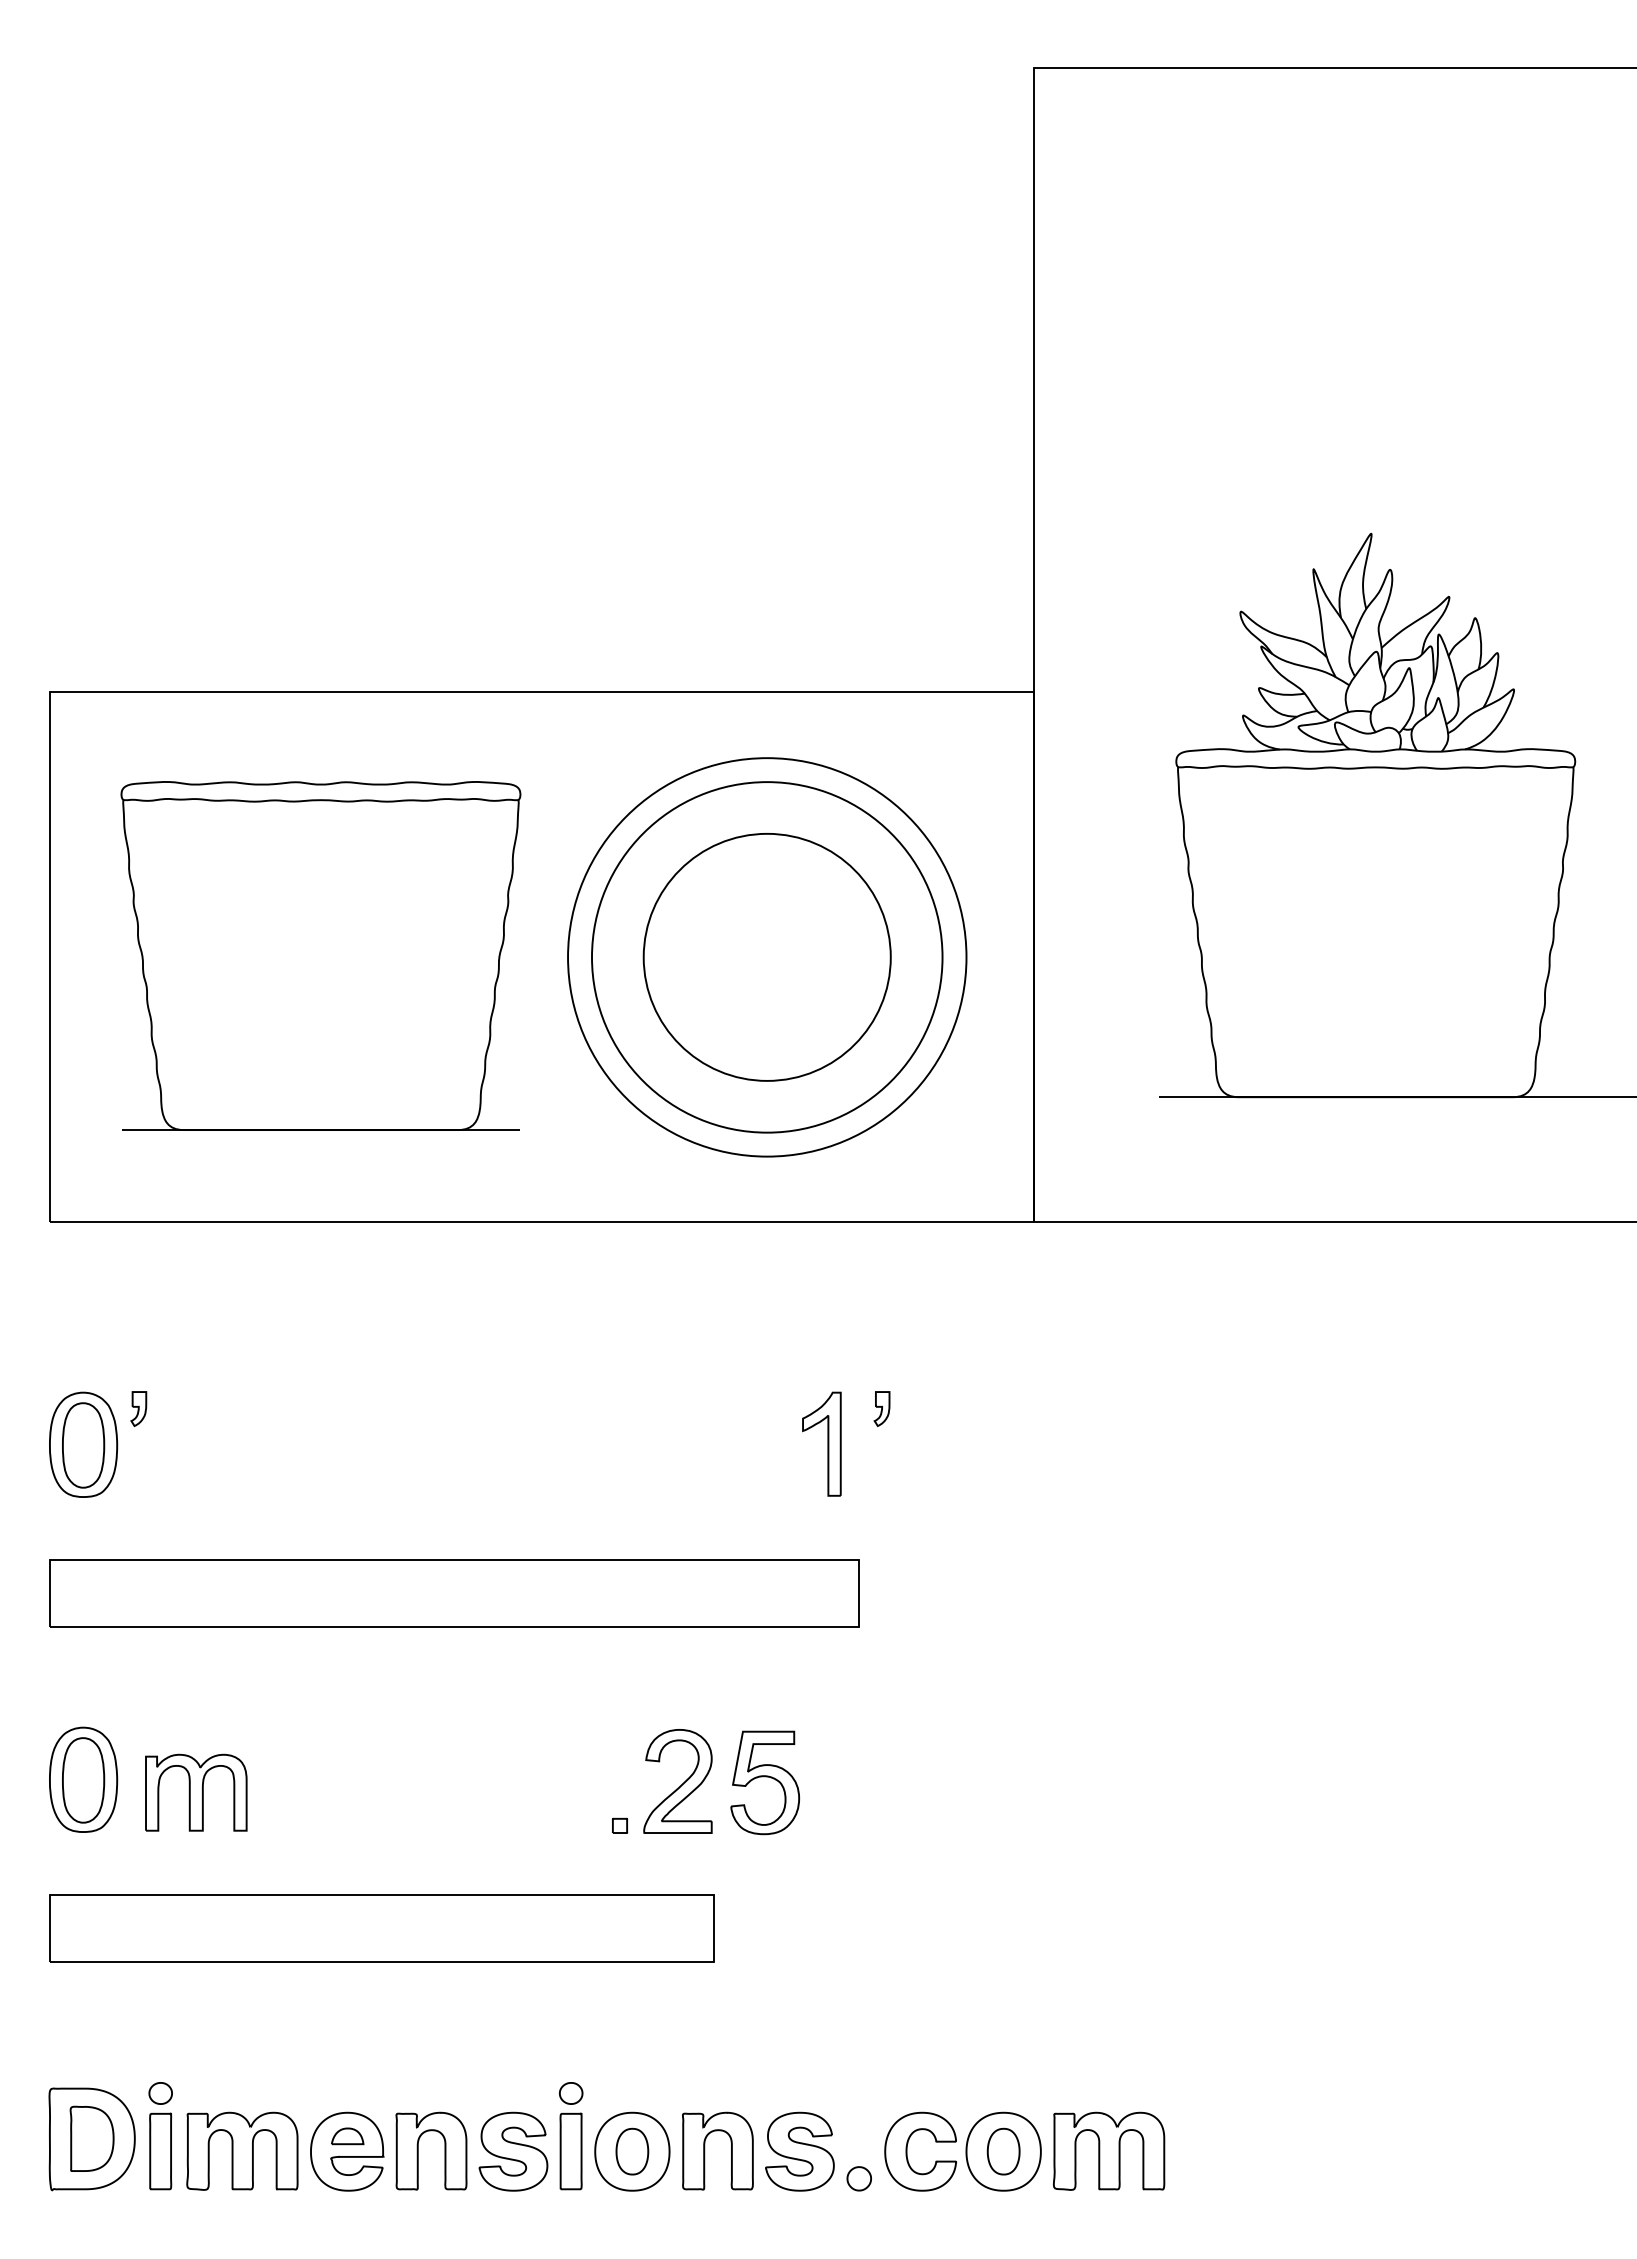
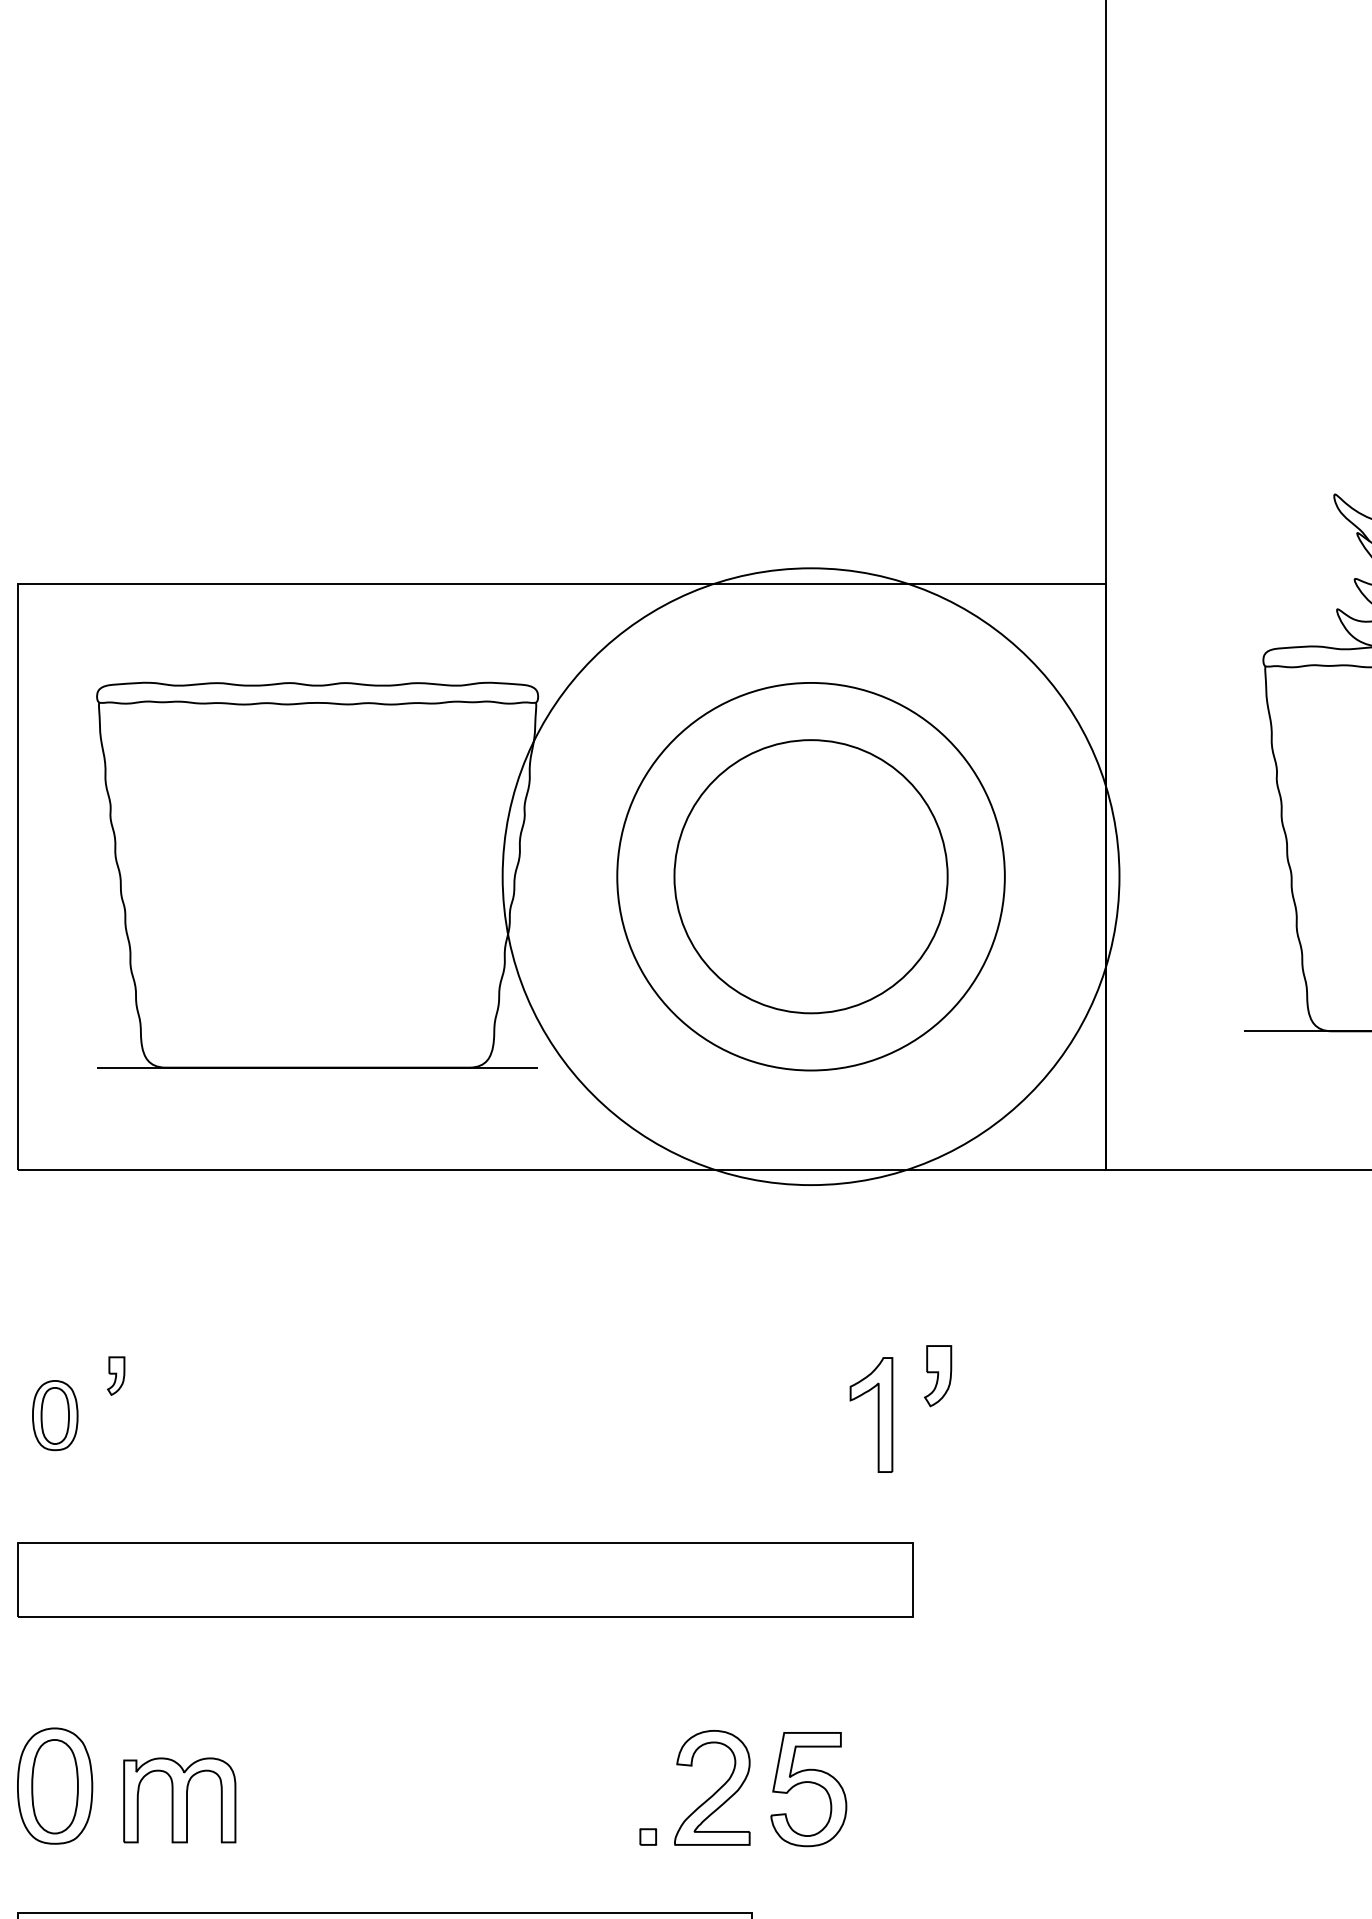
circle: (767, 957) -> (811, 876), size x1.4
part: (881, 1408) -> (937, 1375), size x1.6
part: (83, 1444) -> (55, 1415), size x0.6

